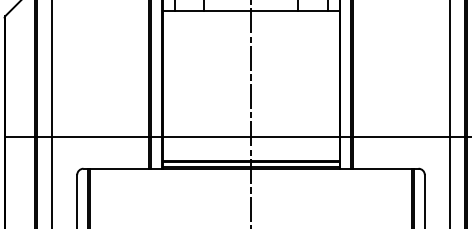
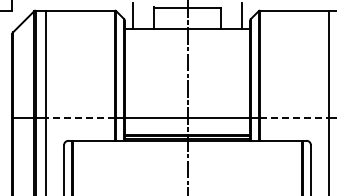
line: (98, 137) -> (79, 118), solid -> dashed
line: (403, 137) -> (295, 118), solid -> dashed

